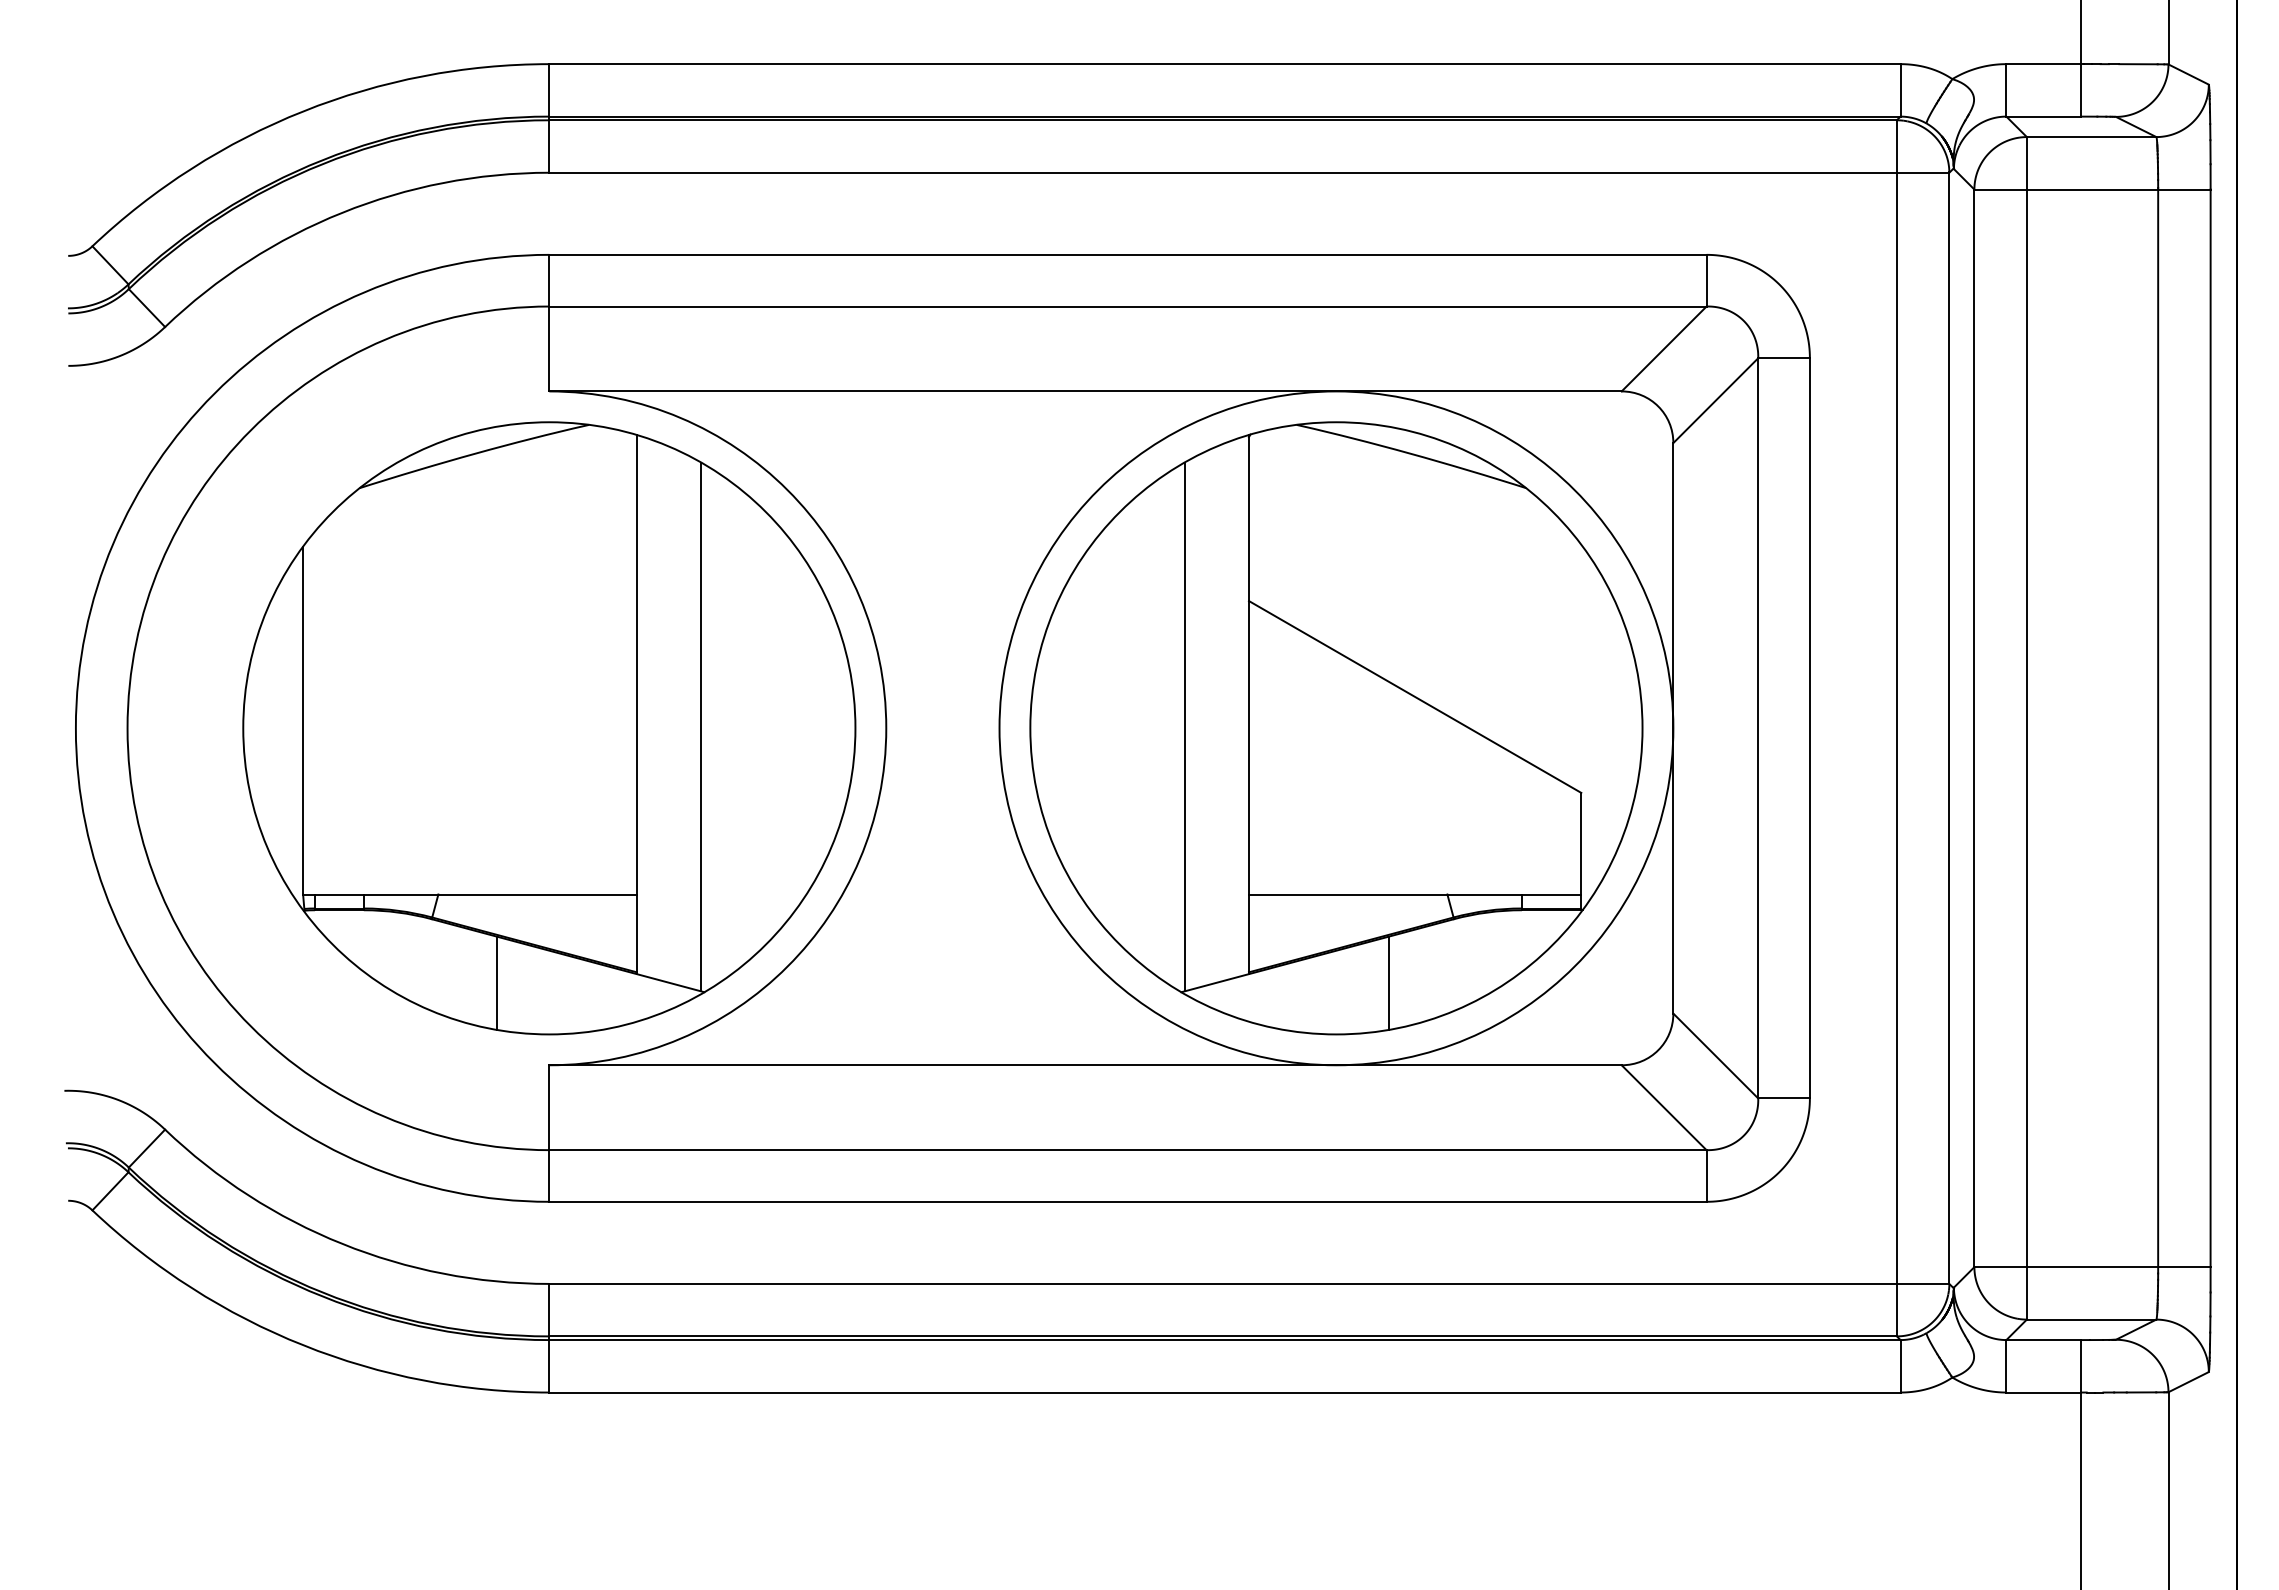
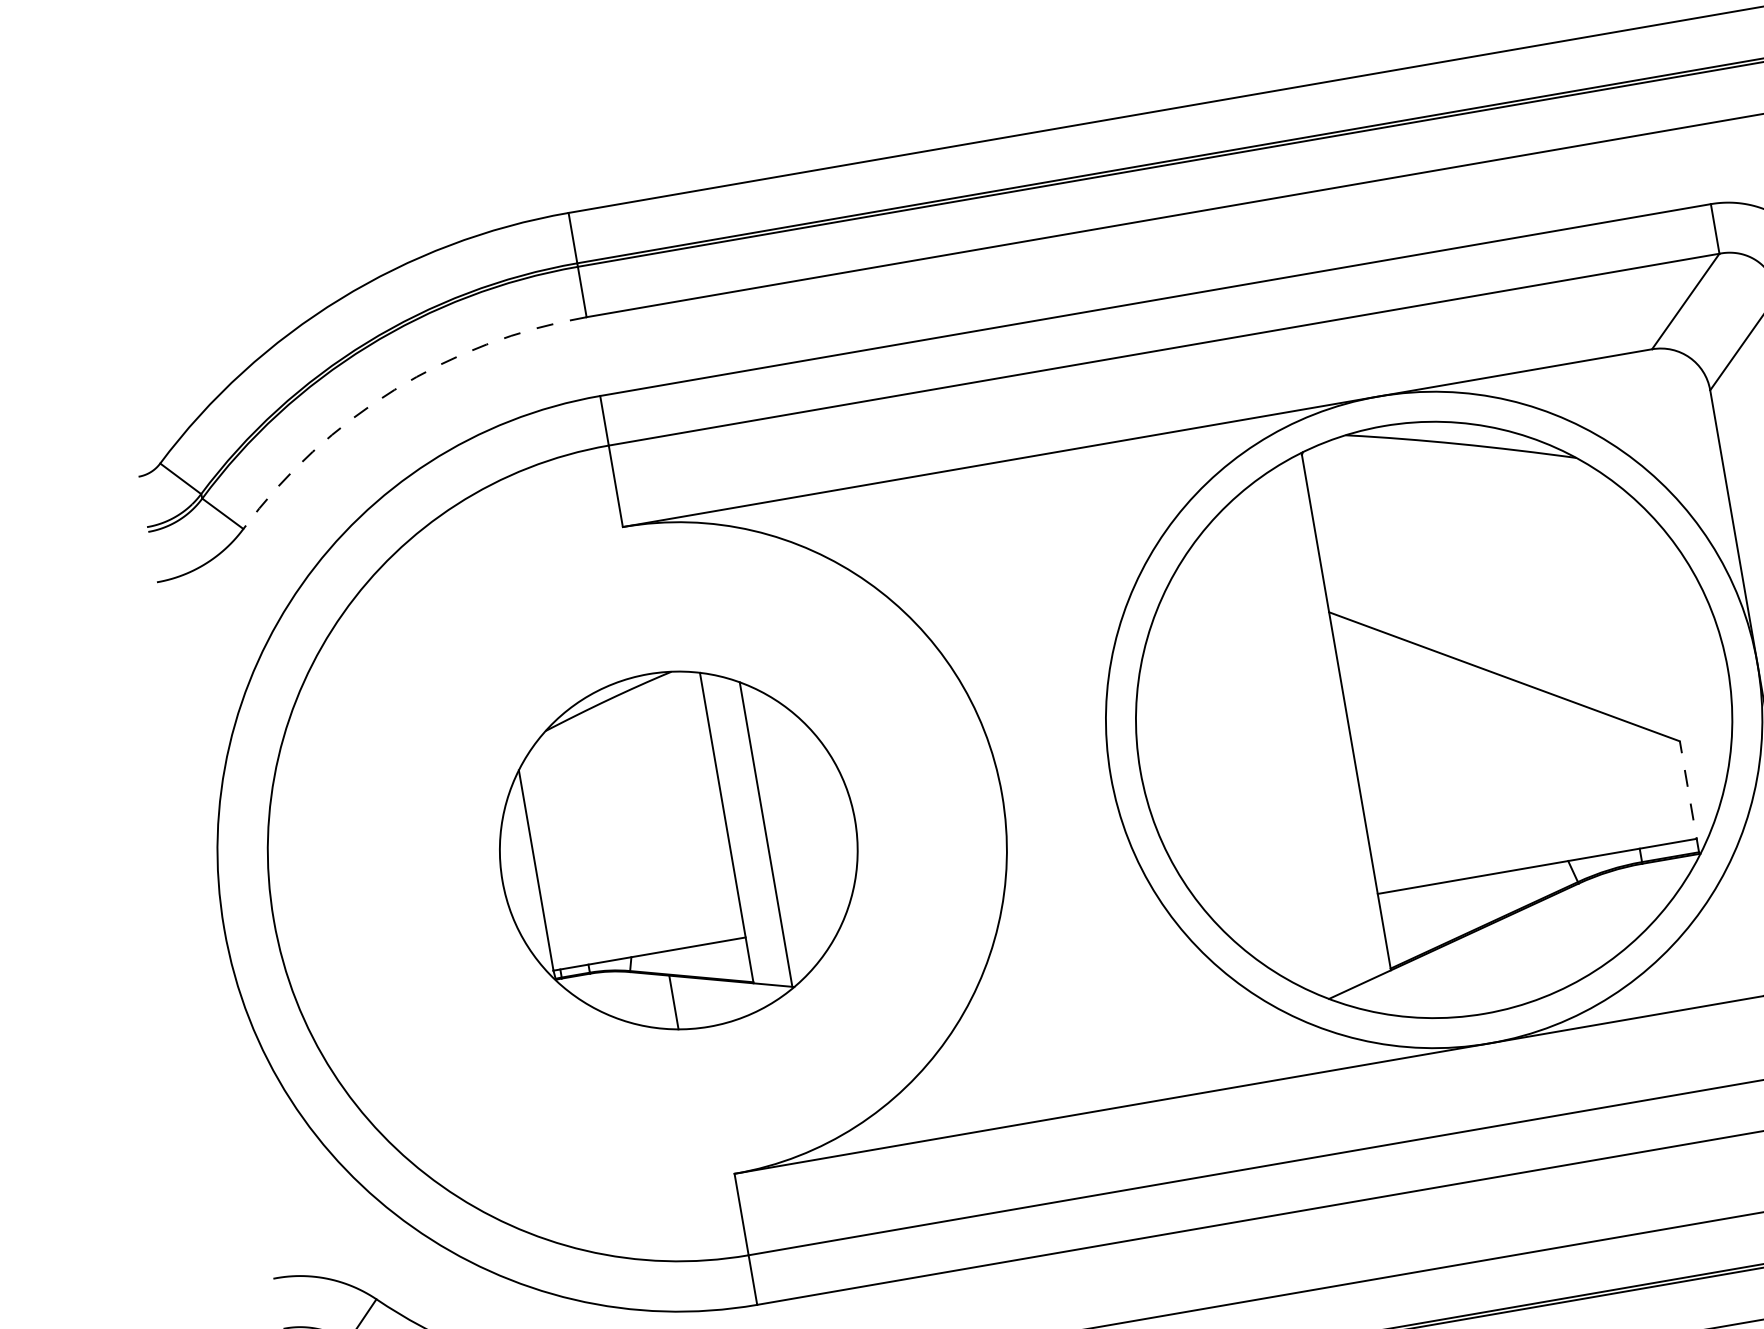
arc: (342, 212) -> (394, 389), solid -> dashed
line: (1184, 726) -> (1288, 743), removed
part: (549, 728) -> (678, 850), size x0.6
line: (1581, 851) -> (1689, 797), solid -> dashed
line: (1388, 982) -> (1526, 955), removed

